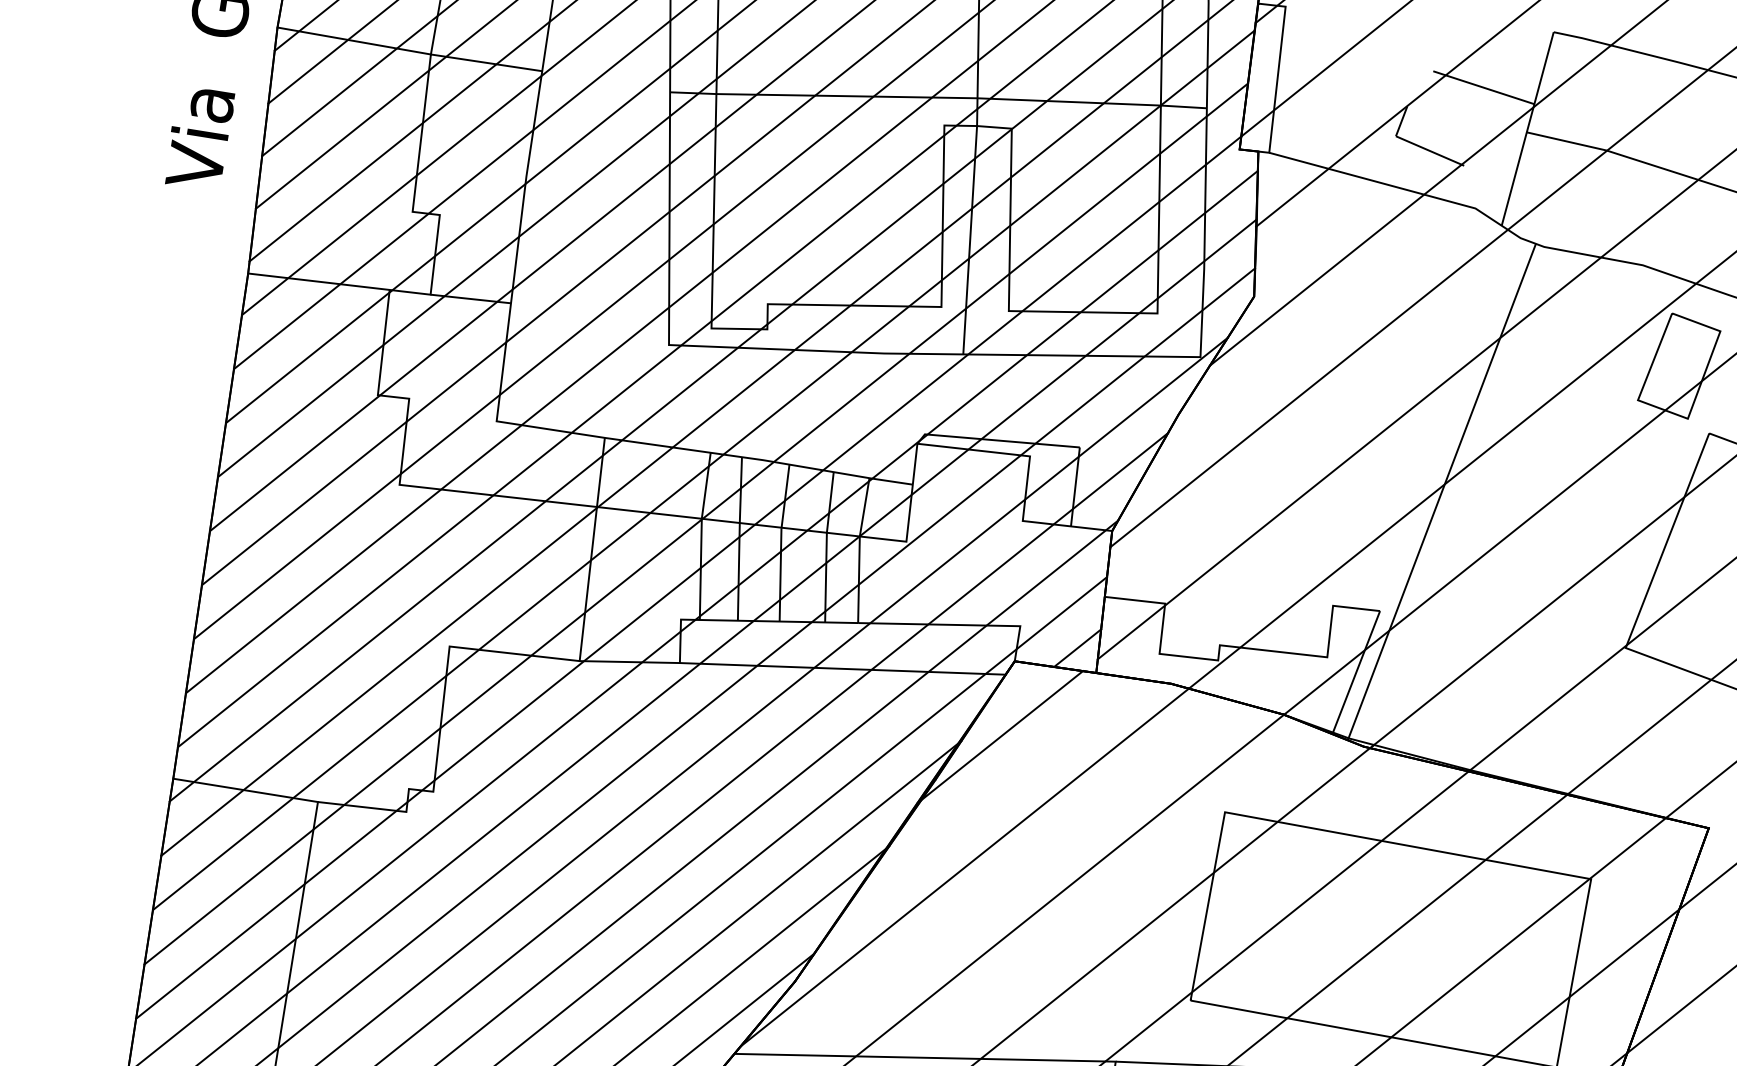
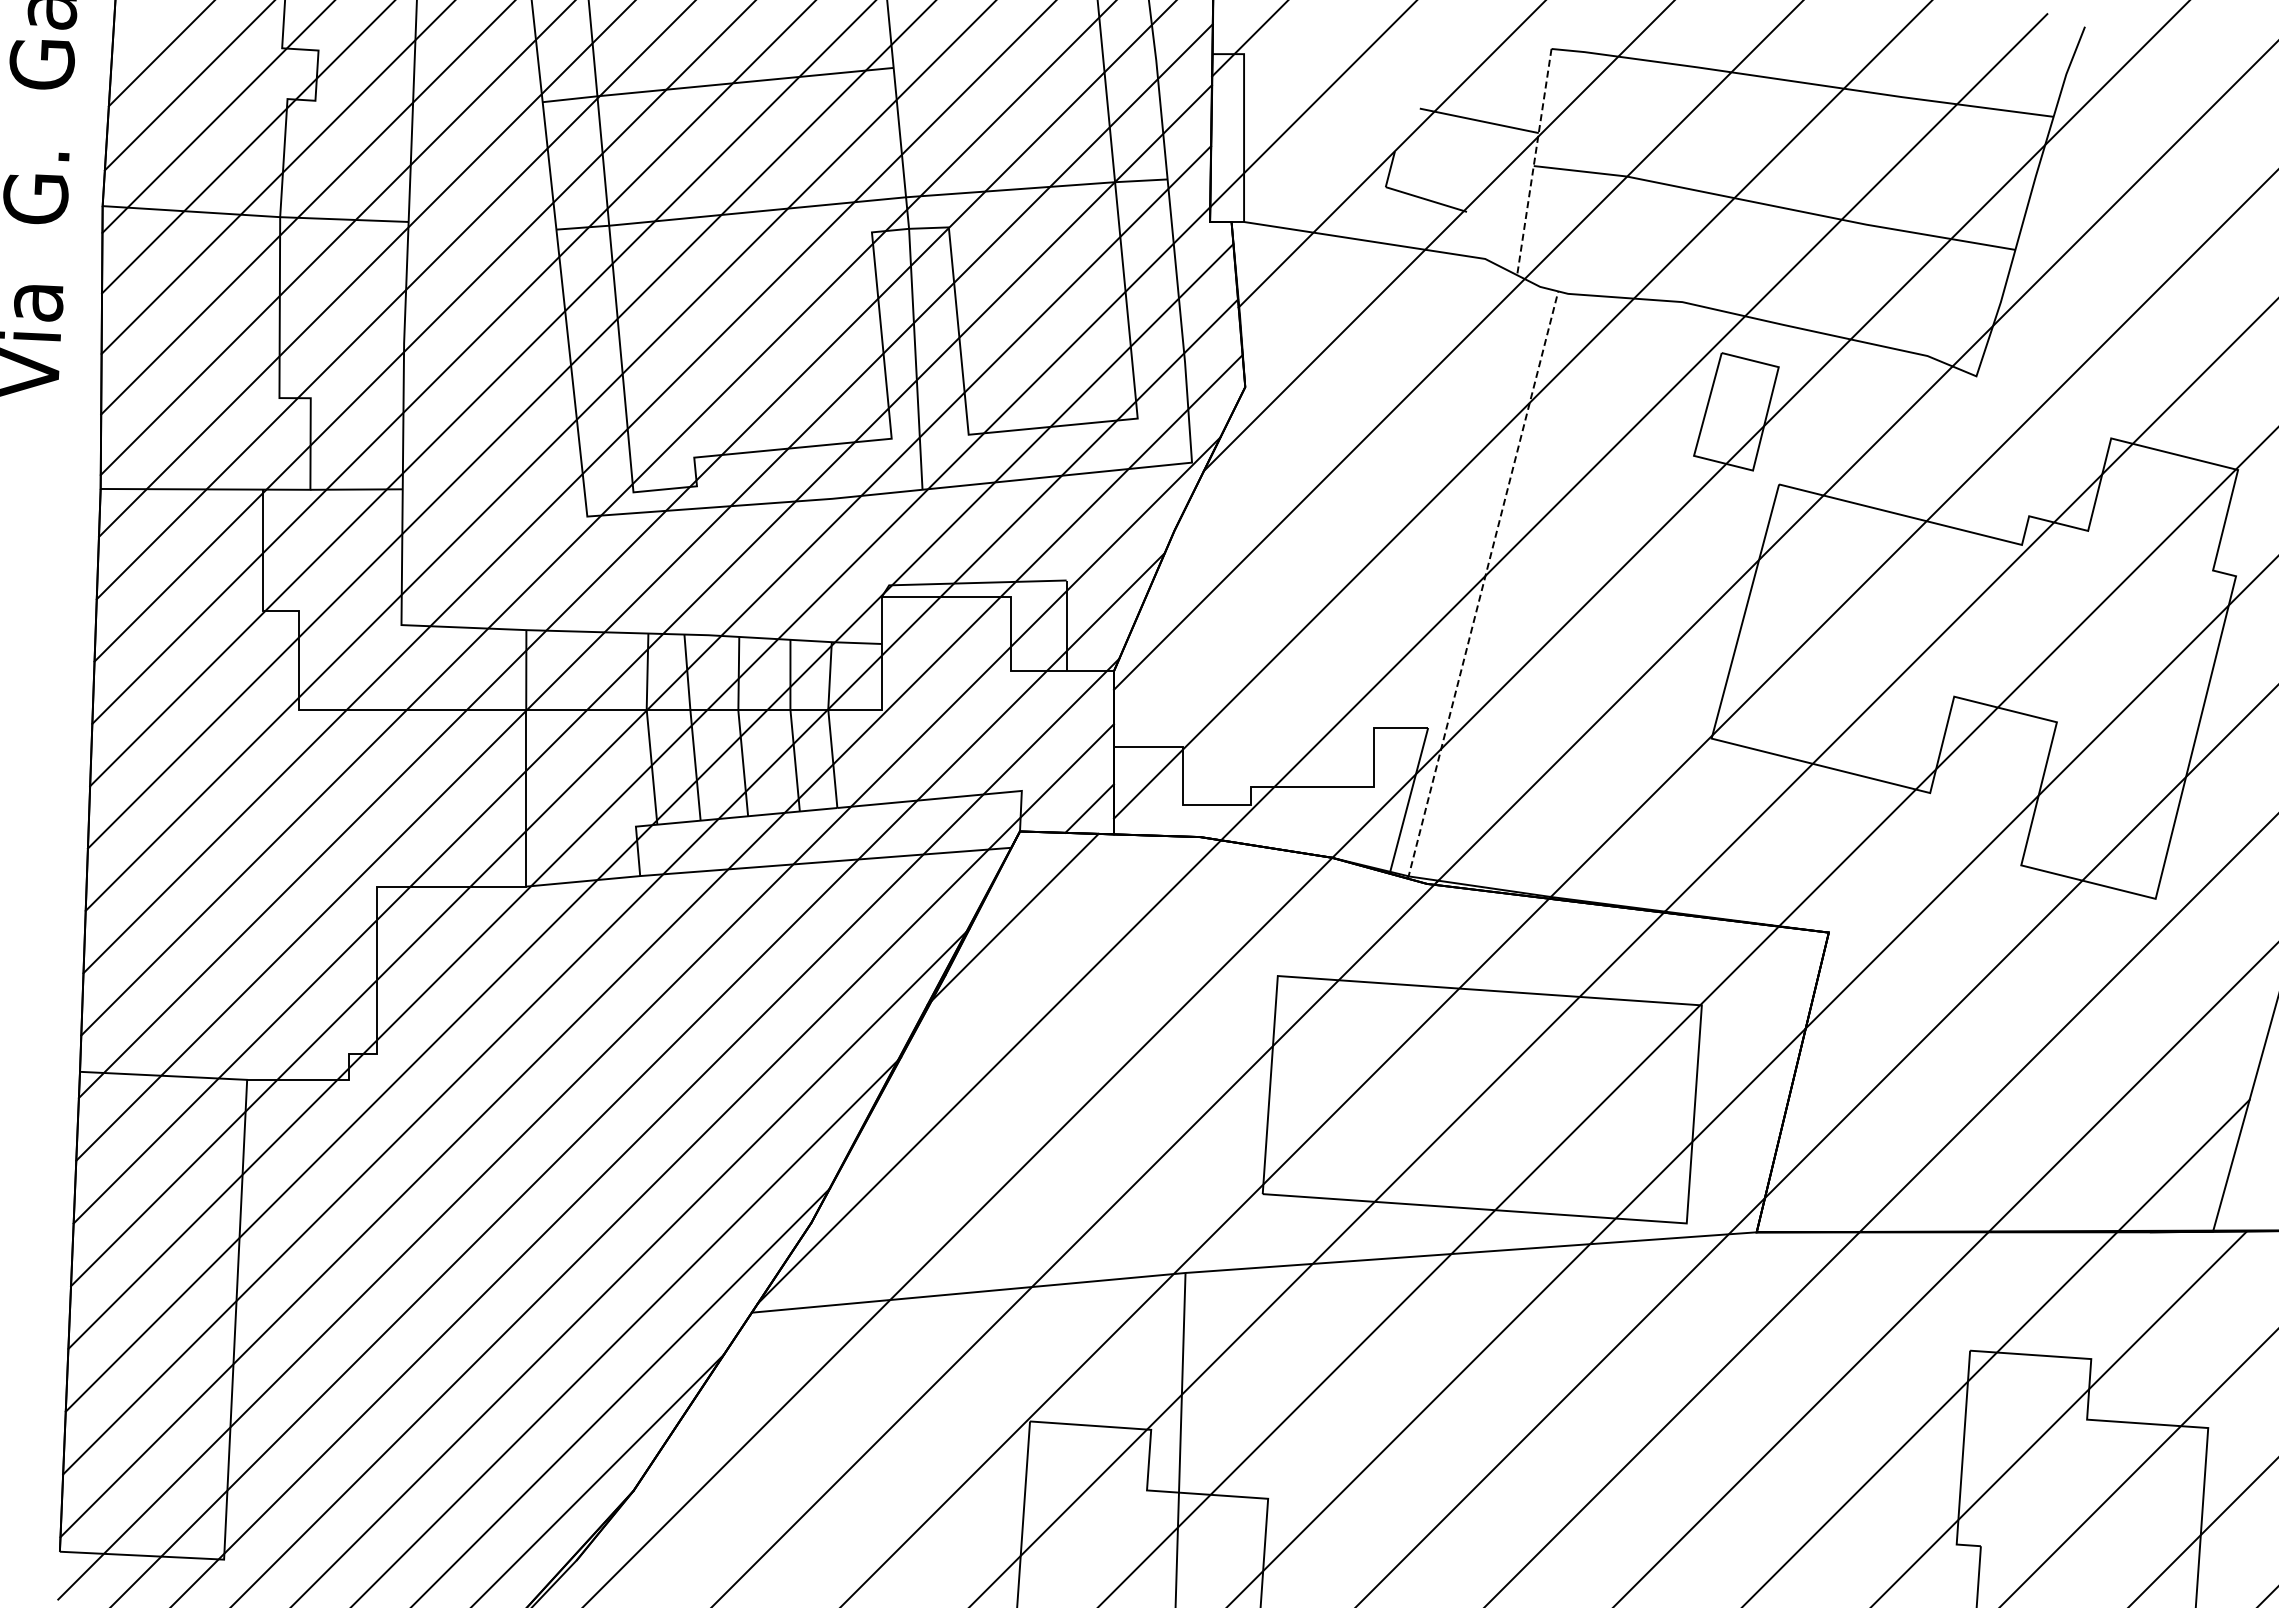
line: (1527, 129) -> (1534, 162), solid -> dashed
line: (1442, 491) -> (1483, 584), solid -> dashed

